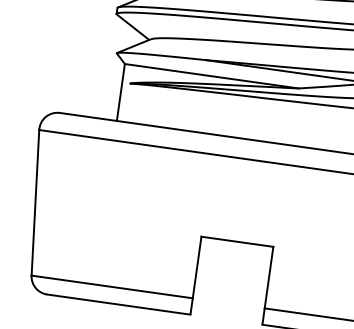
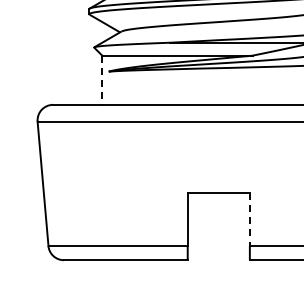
line: (121, 92) -> (102, 80), solid -> dashed
line: (268, 277) -> (249, 219), solid -> dashed

